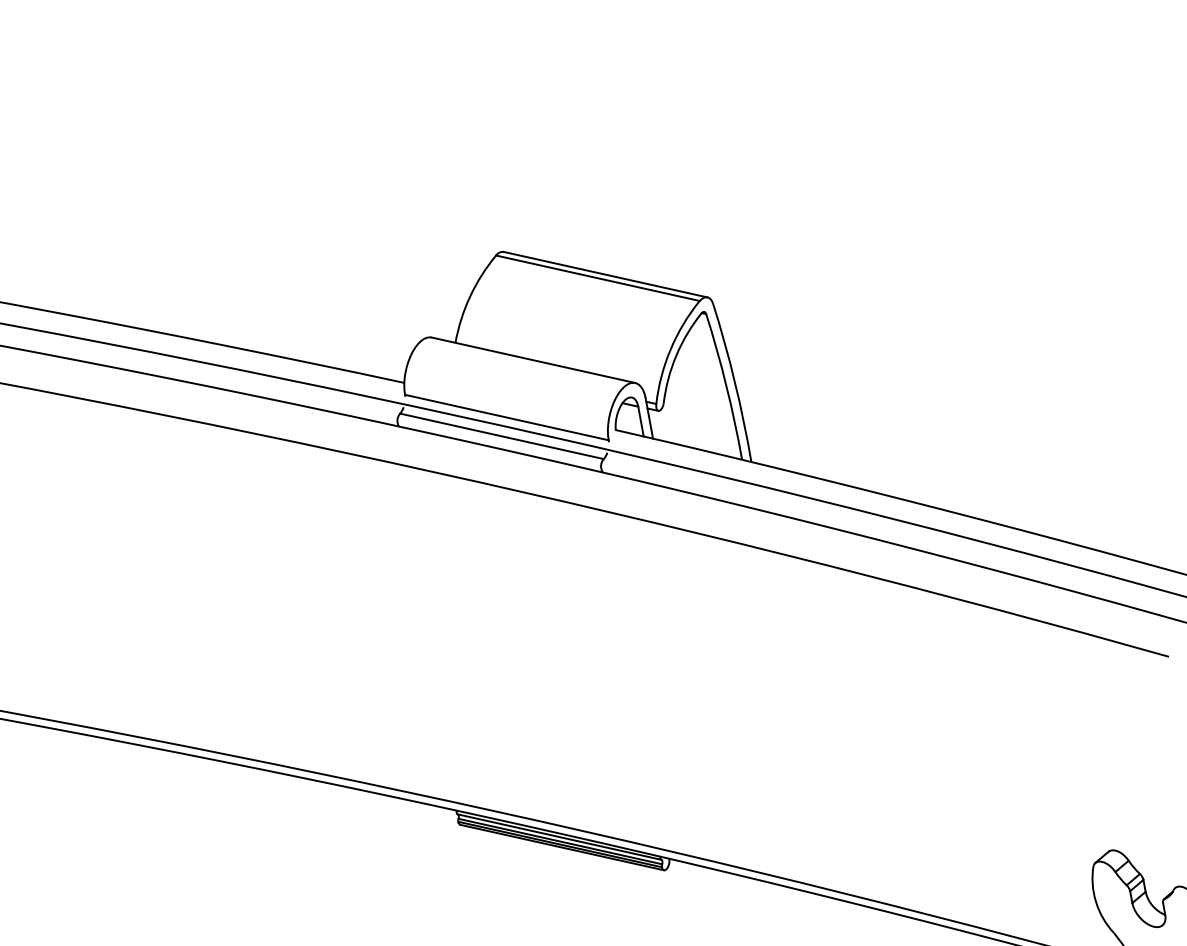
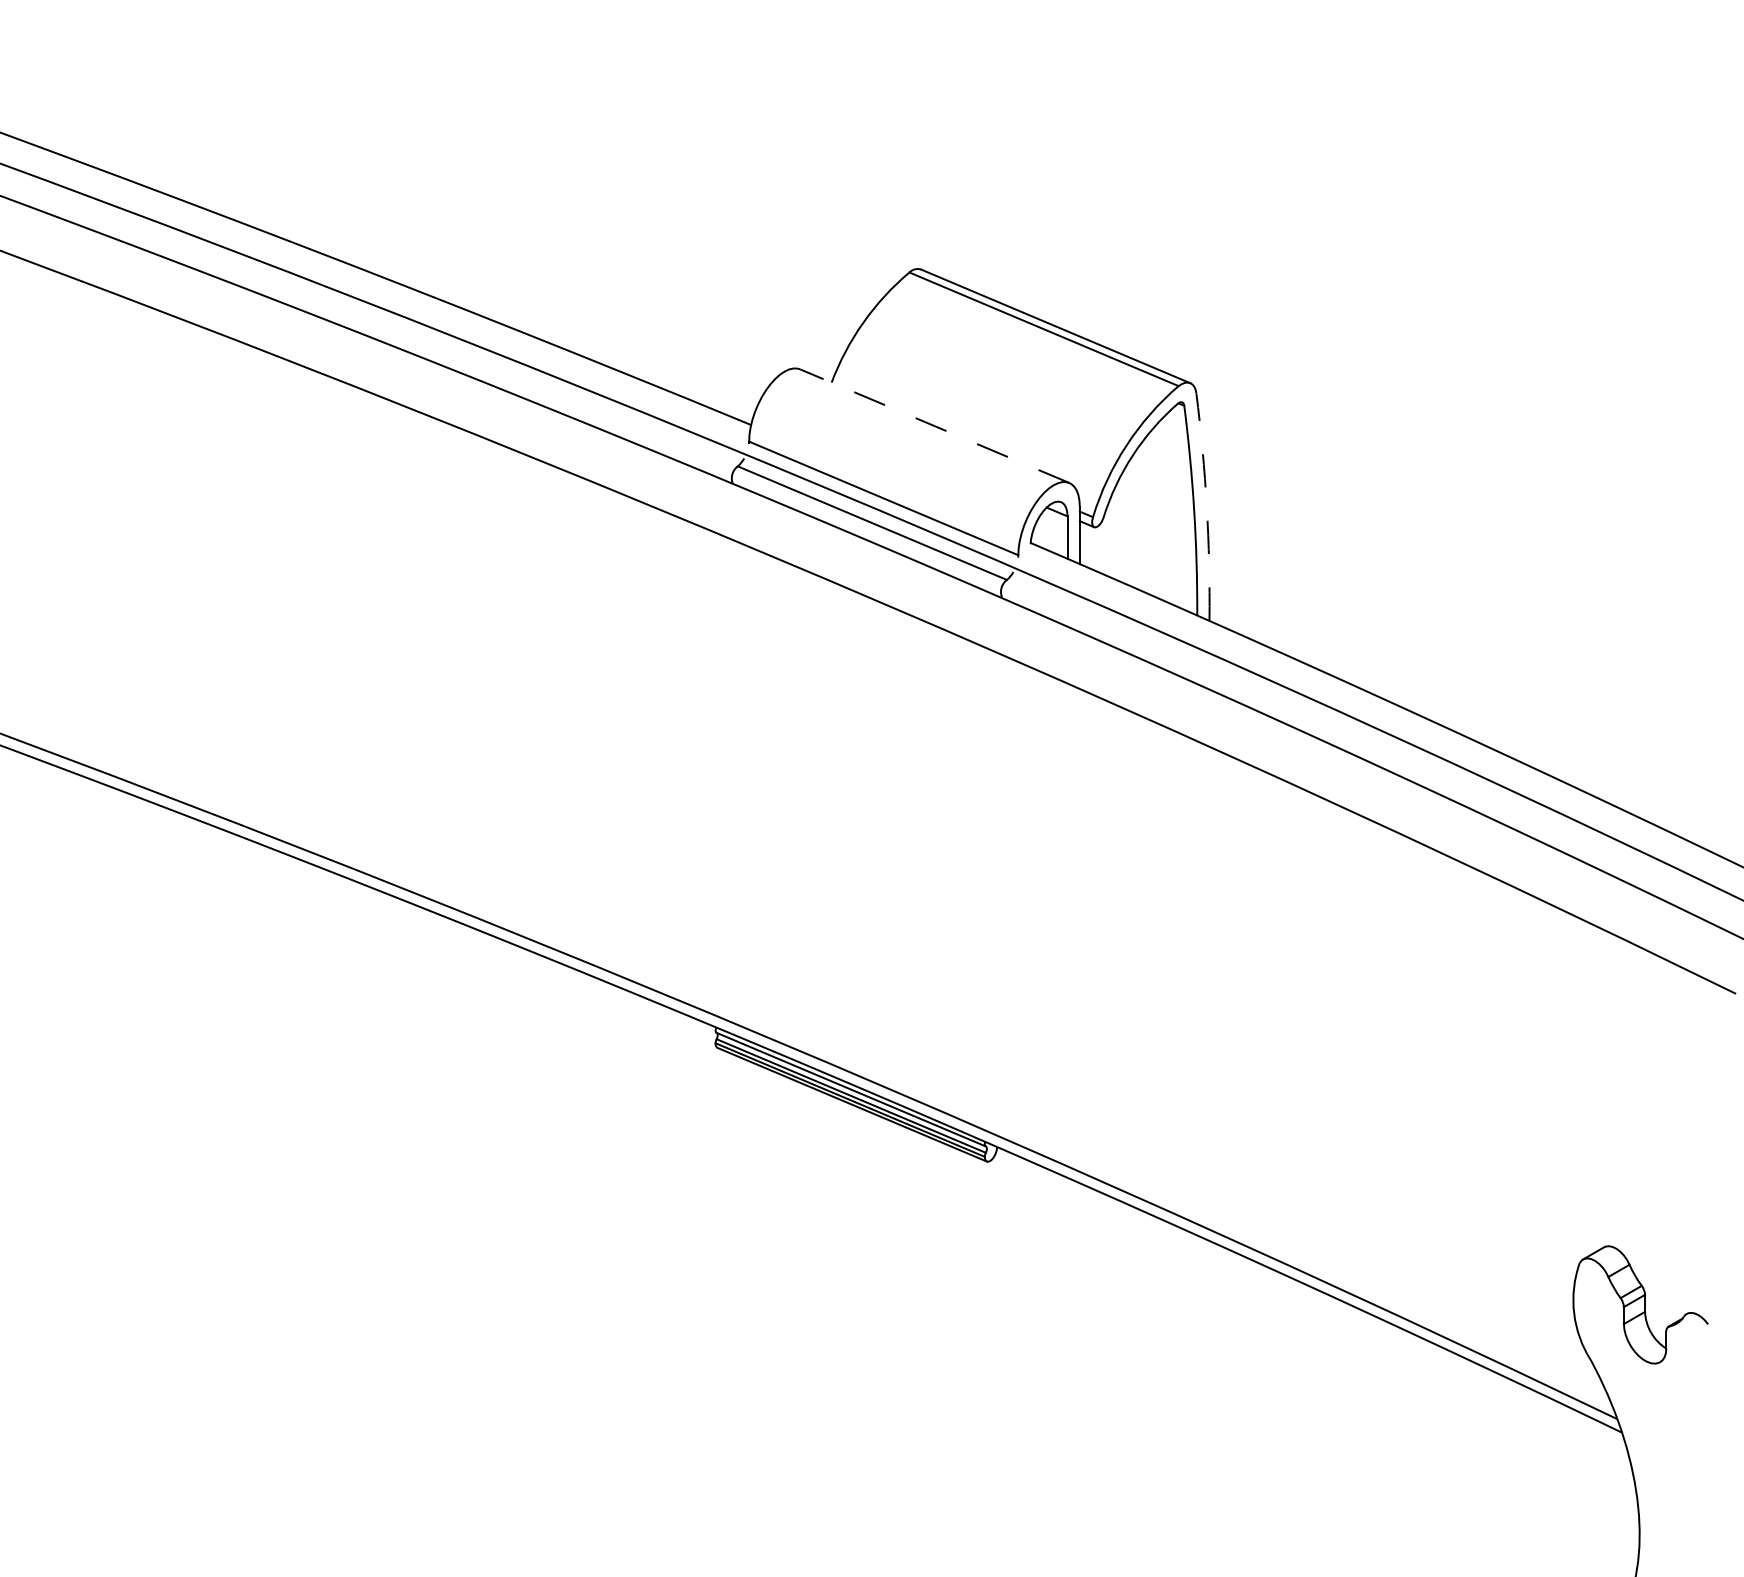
line: (533, 359) -> (934, 425), solid -> dashed
arc: (734, 382) -> (1206, 506), solid -> dashed

